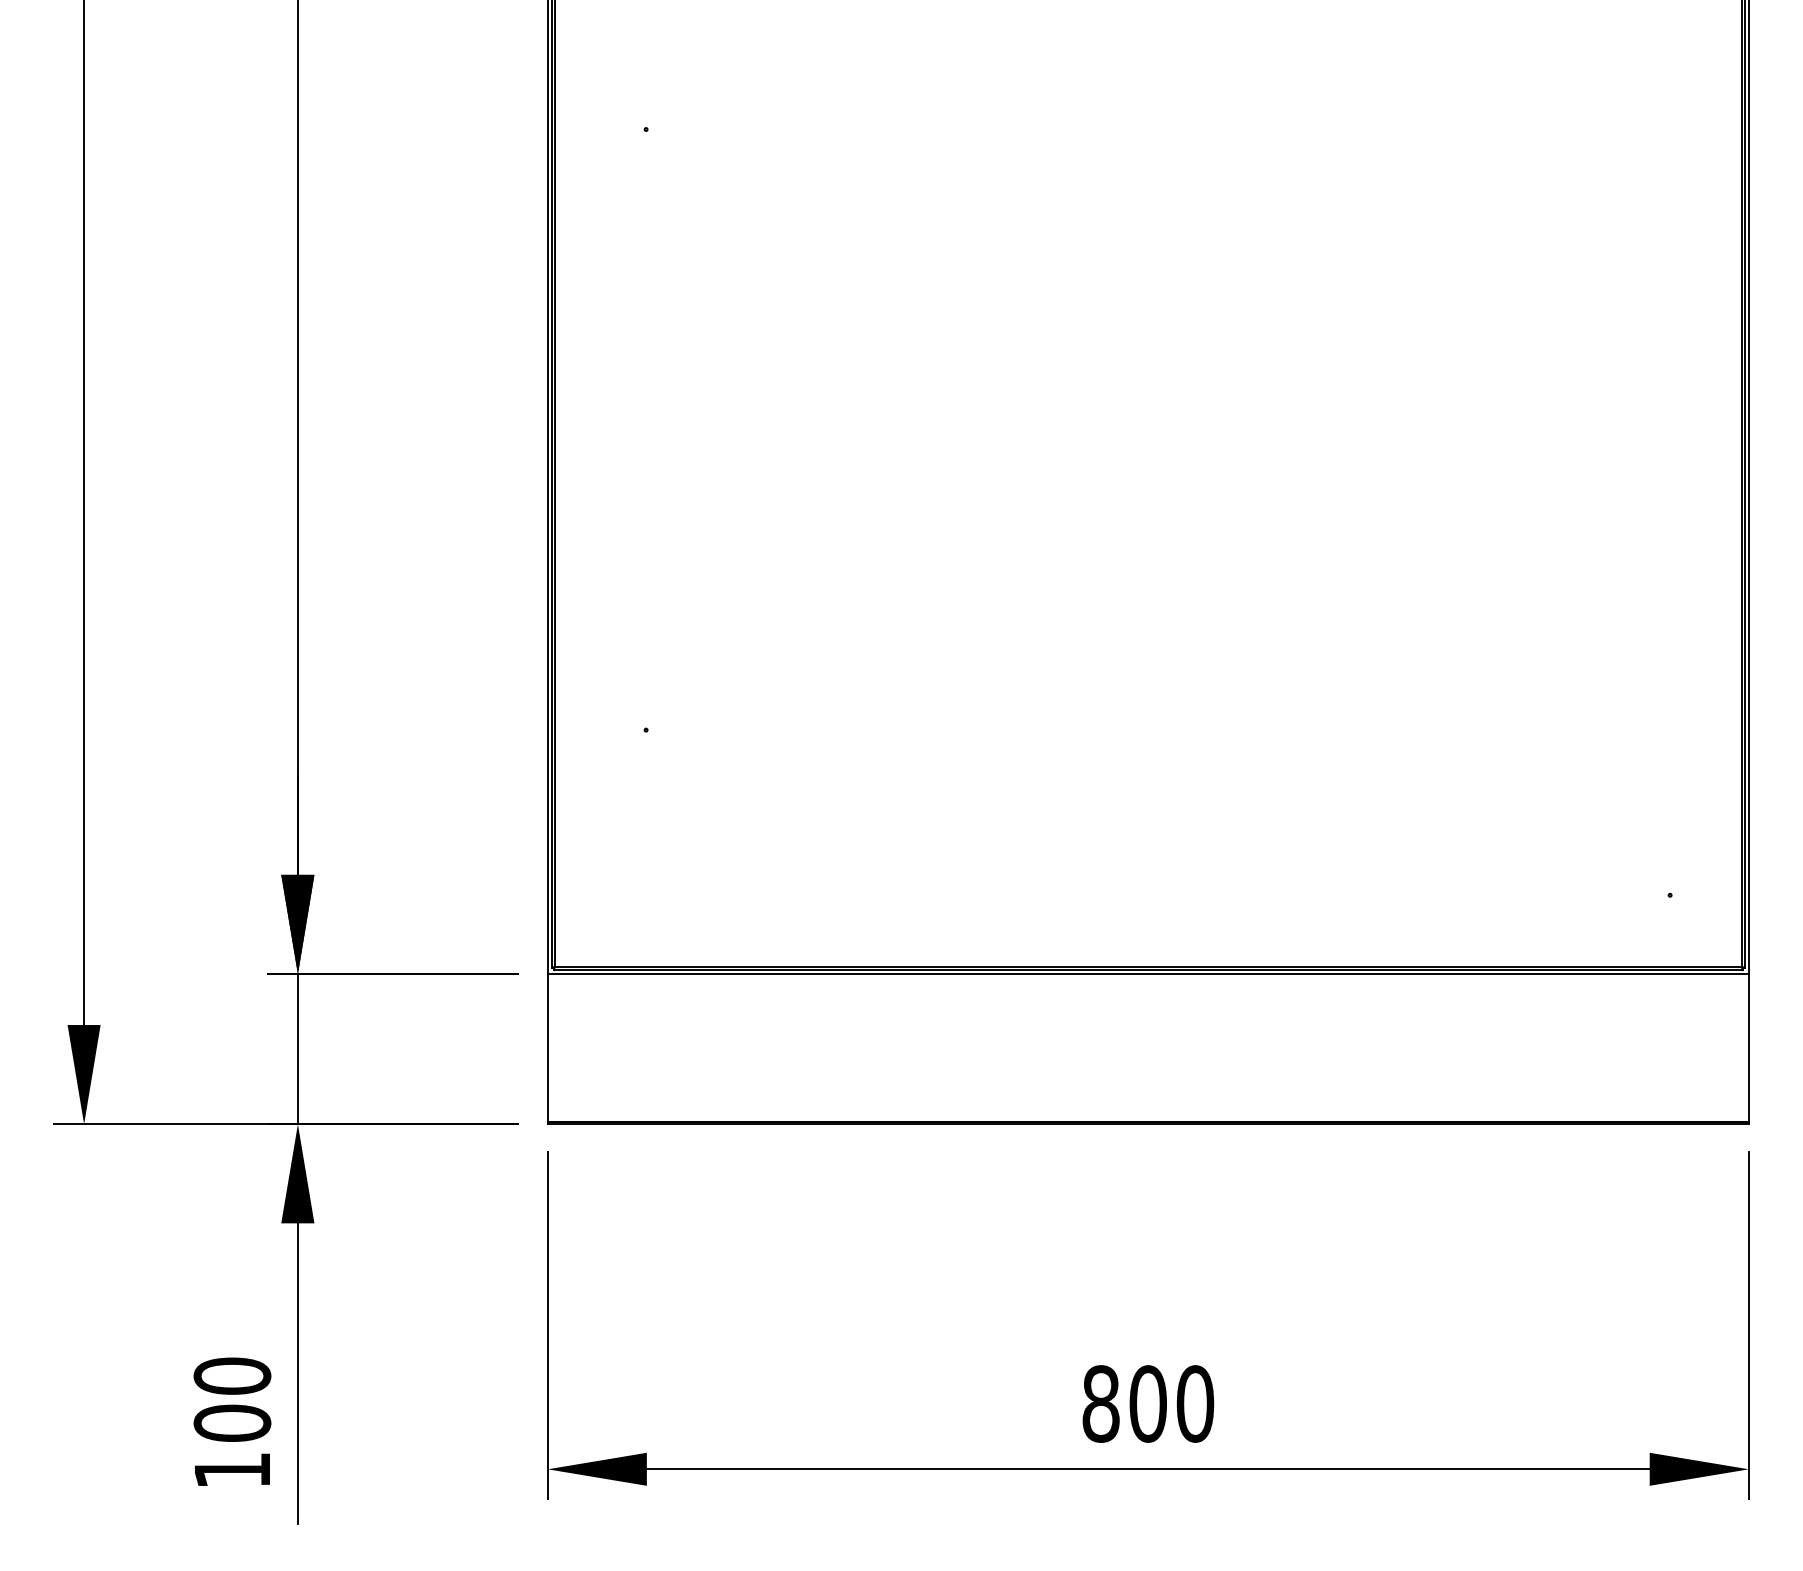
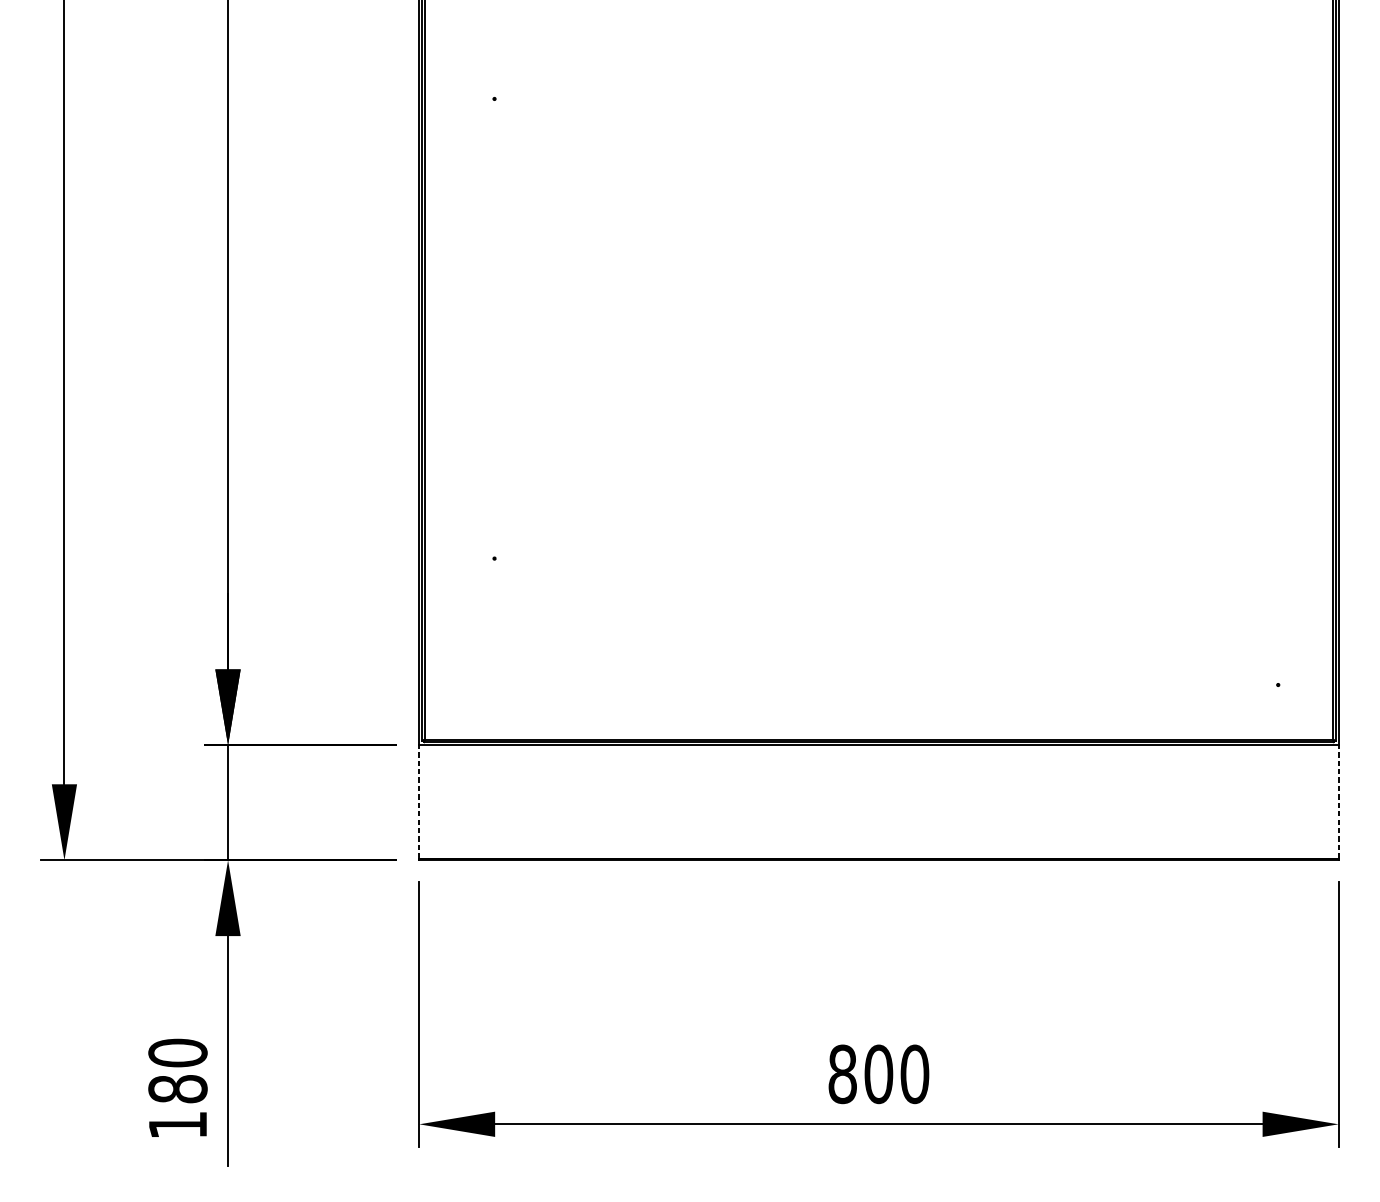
line: (547, 1048) -> (419, 802), solid -> dashed
line: (1748, 1048) -> (1338, 802), solid -> dashed
text: (232, 1422) -> (178, 1088), 100 -> 180

